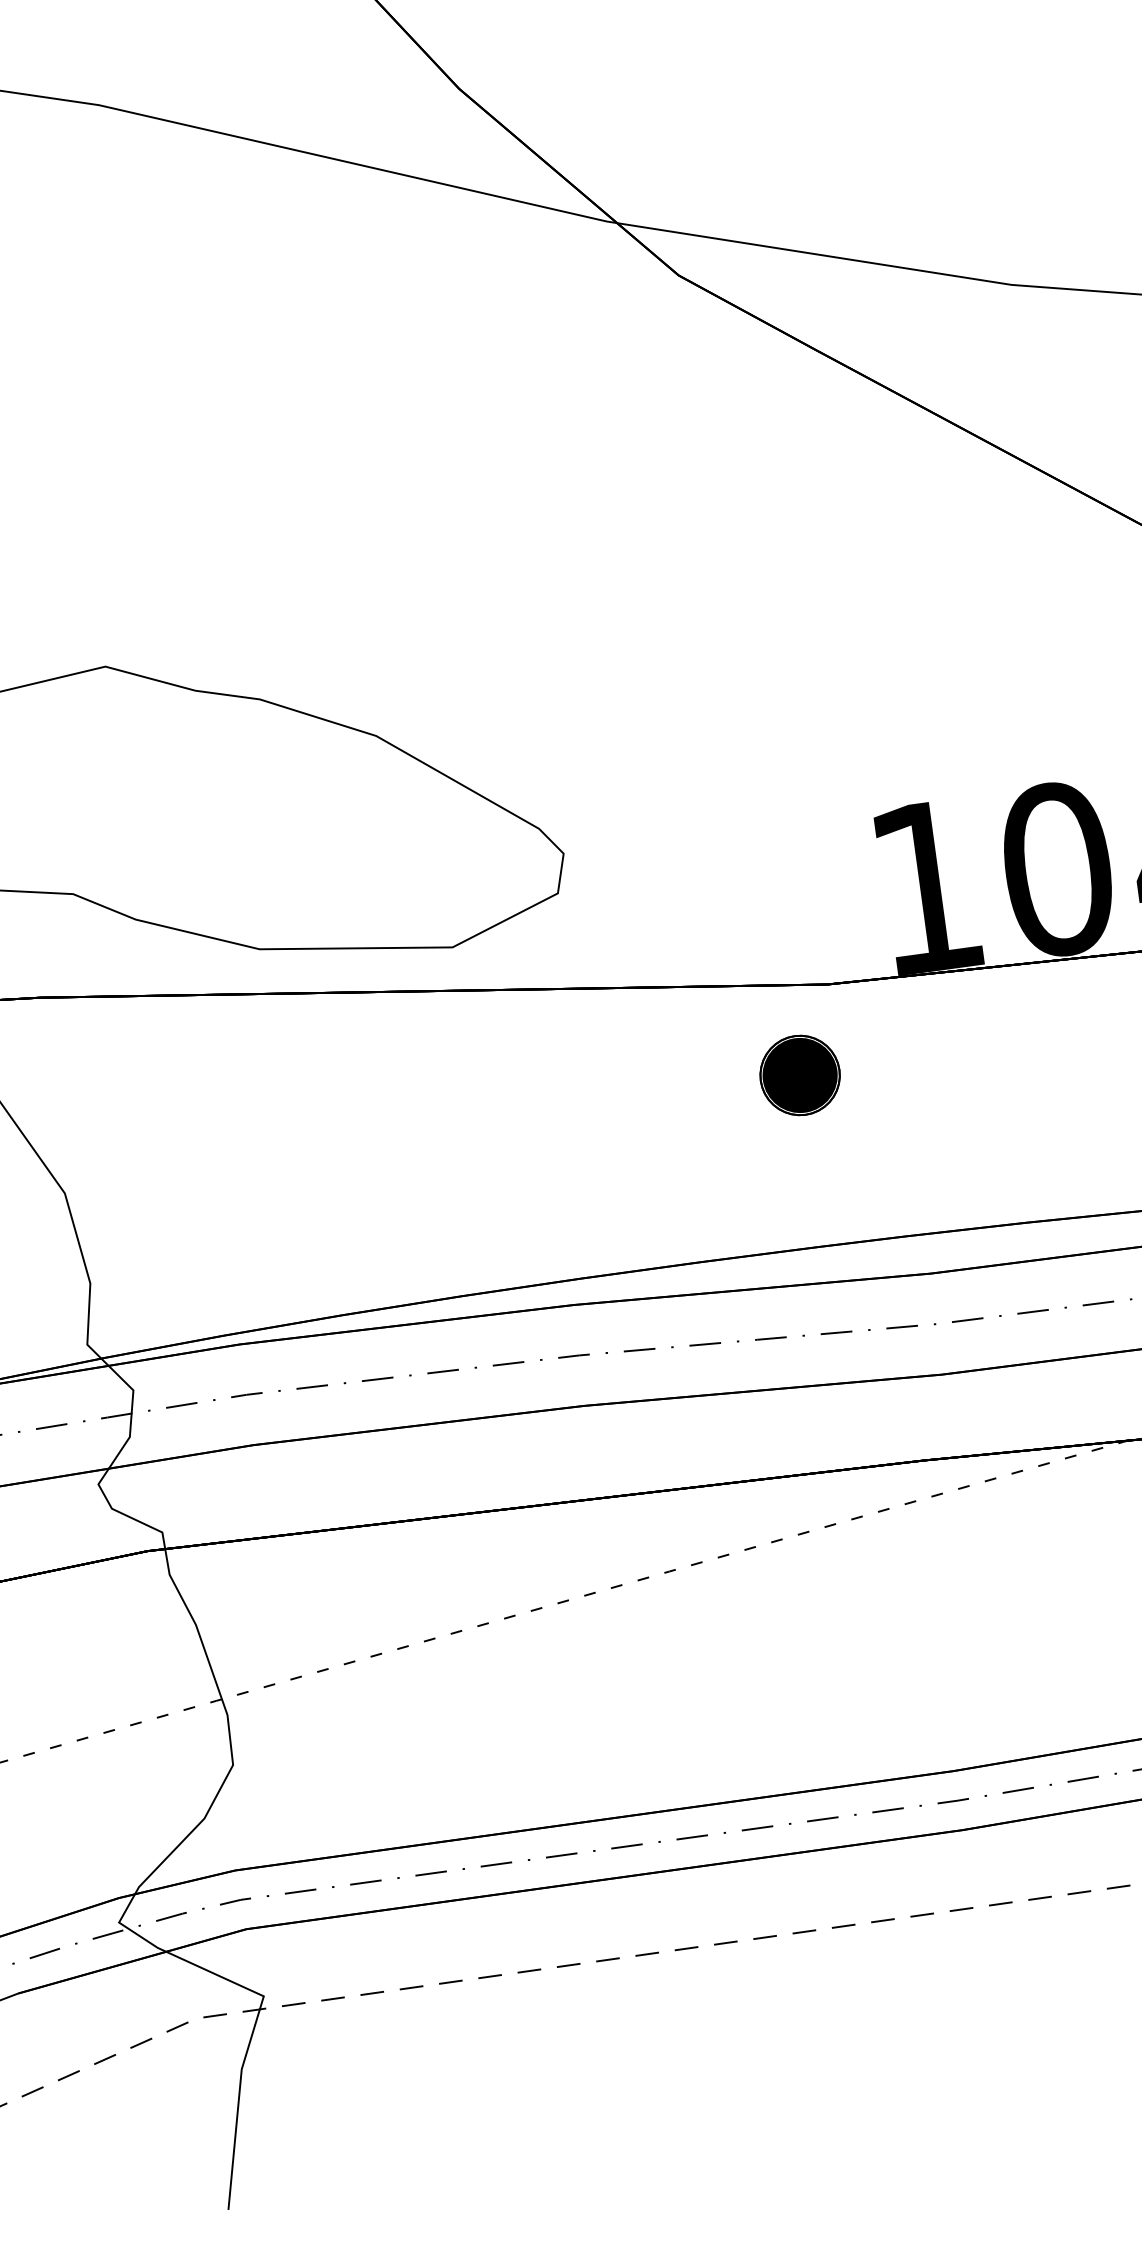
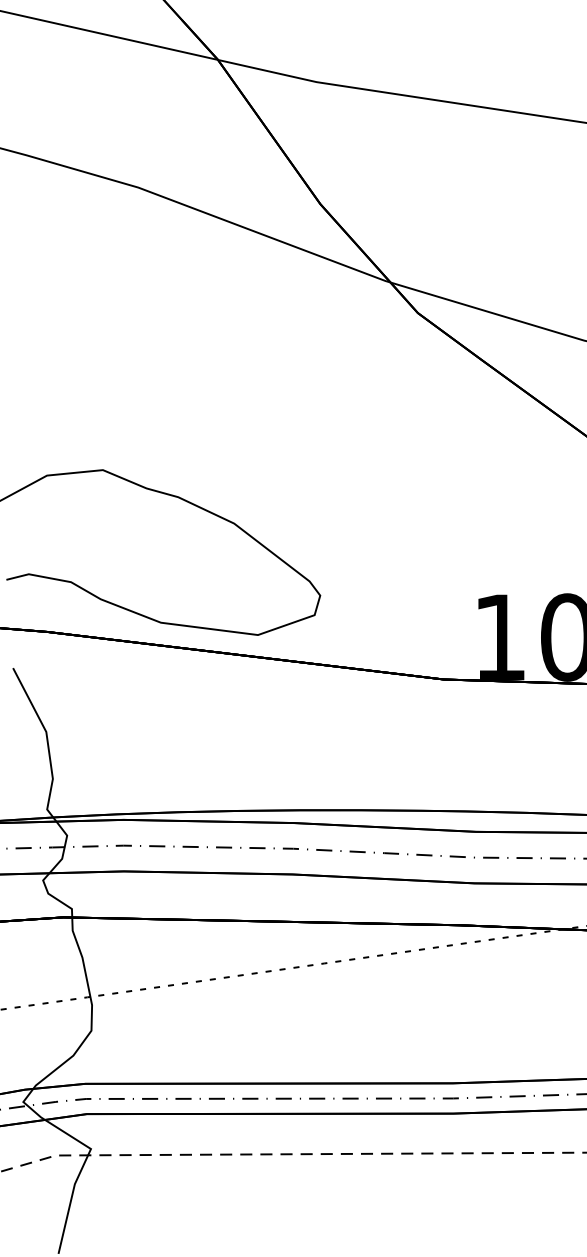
part: (799, 1075) -> (423, 723), removed

